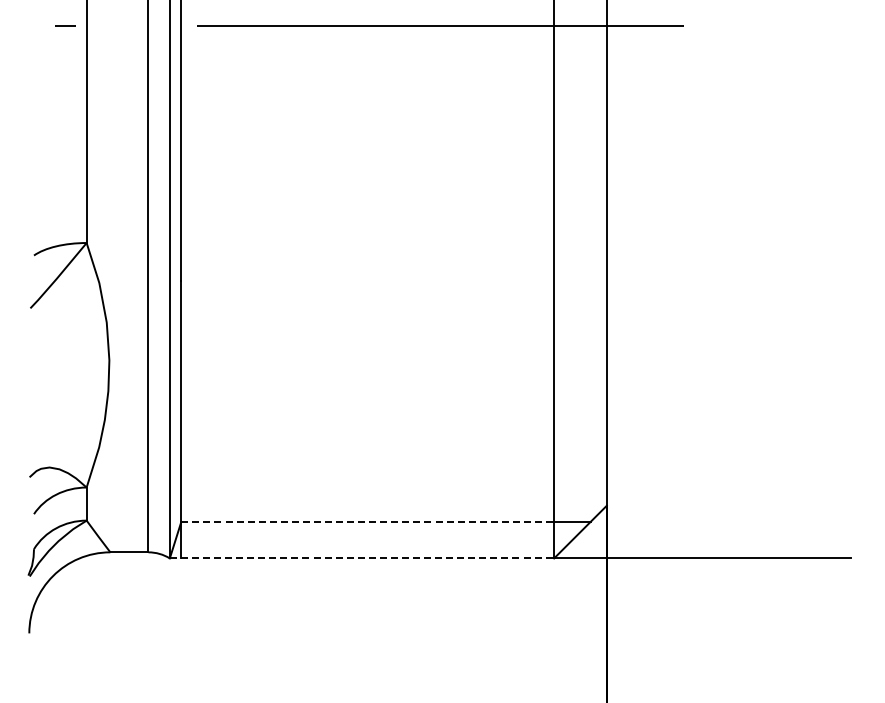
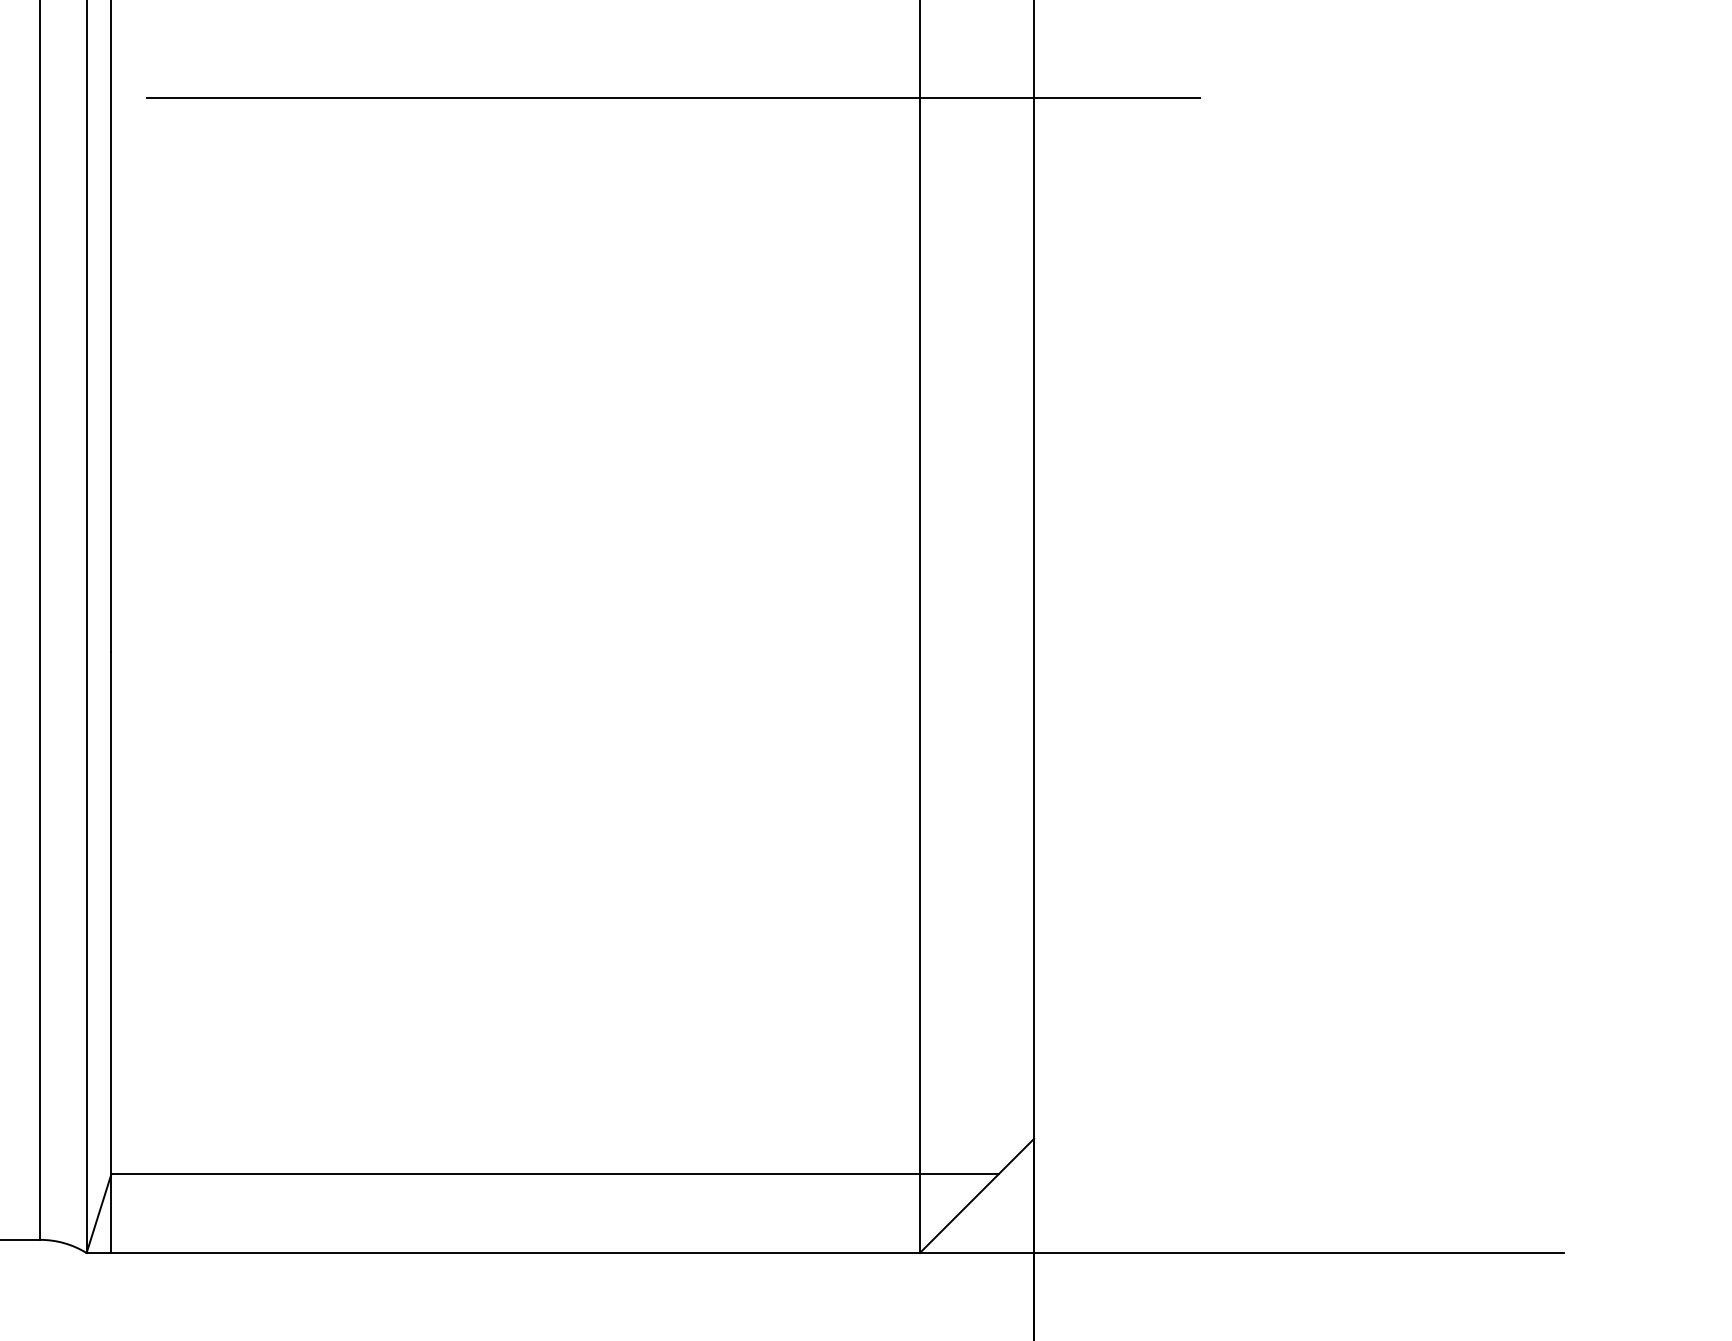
line: (368, 521) -> (517, 1172), dashed -> solid
line: (362, 558) -> (504, 1253), dashed -> solid

